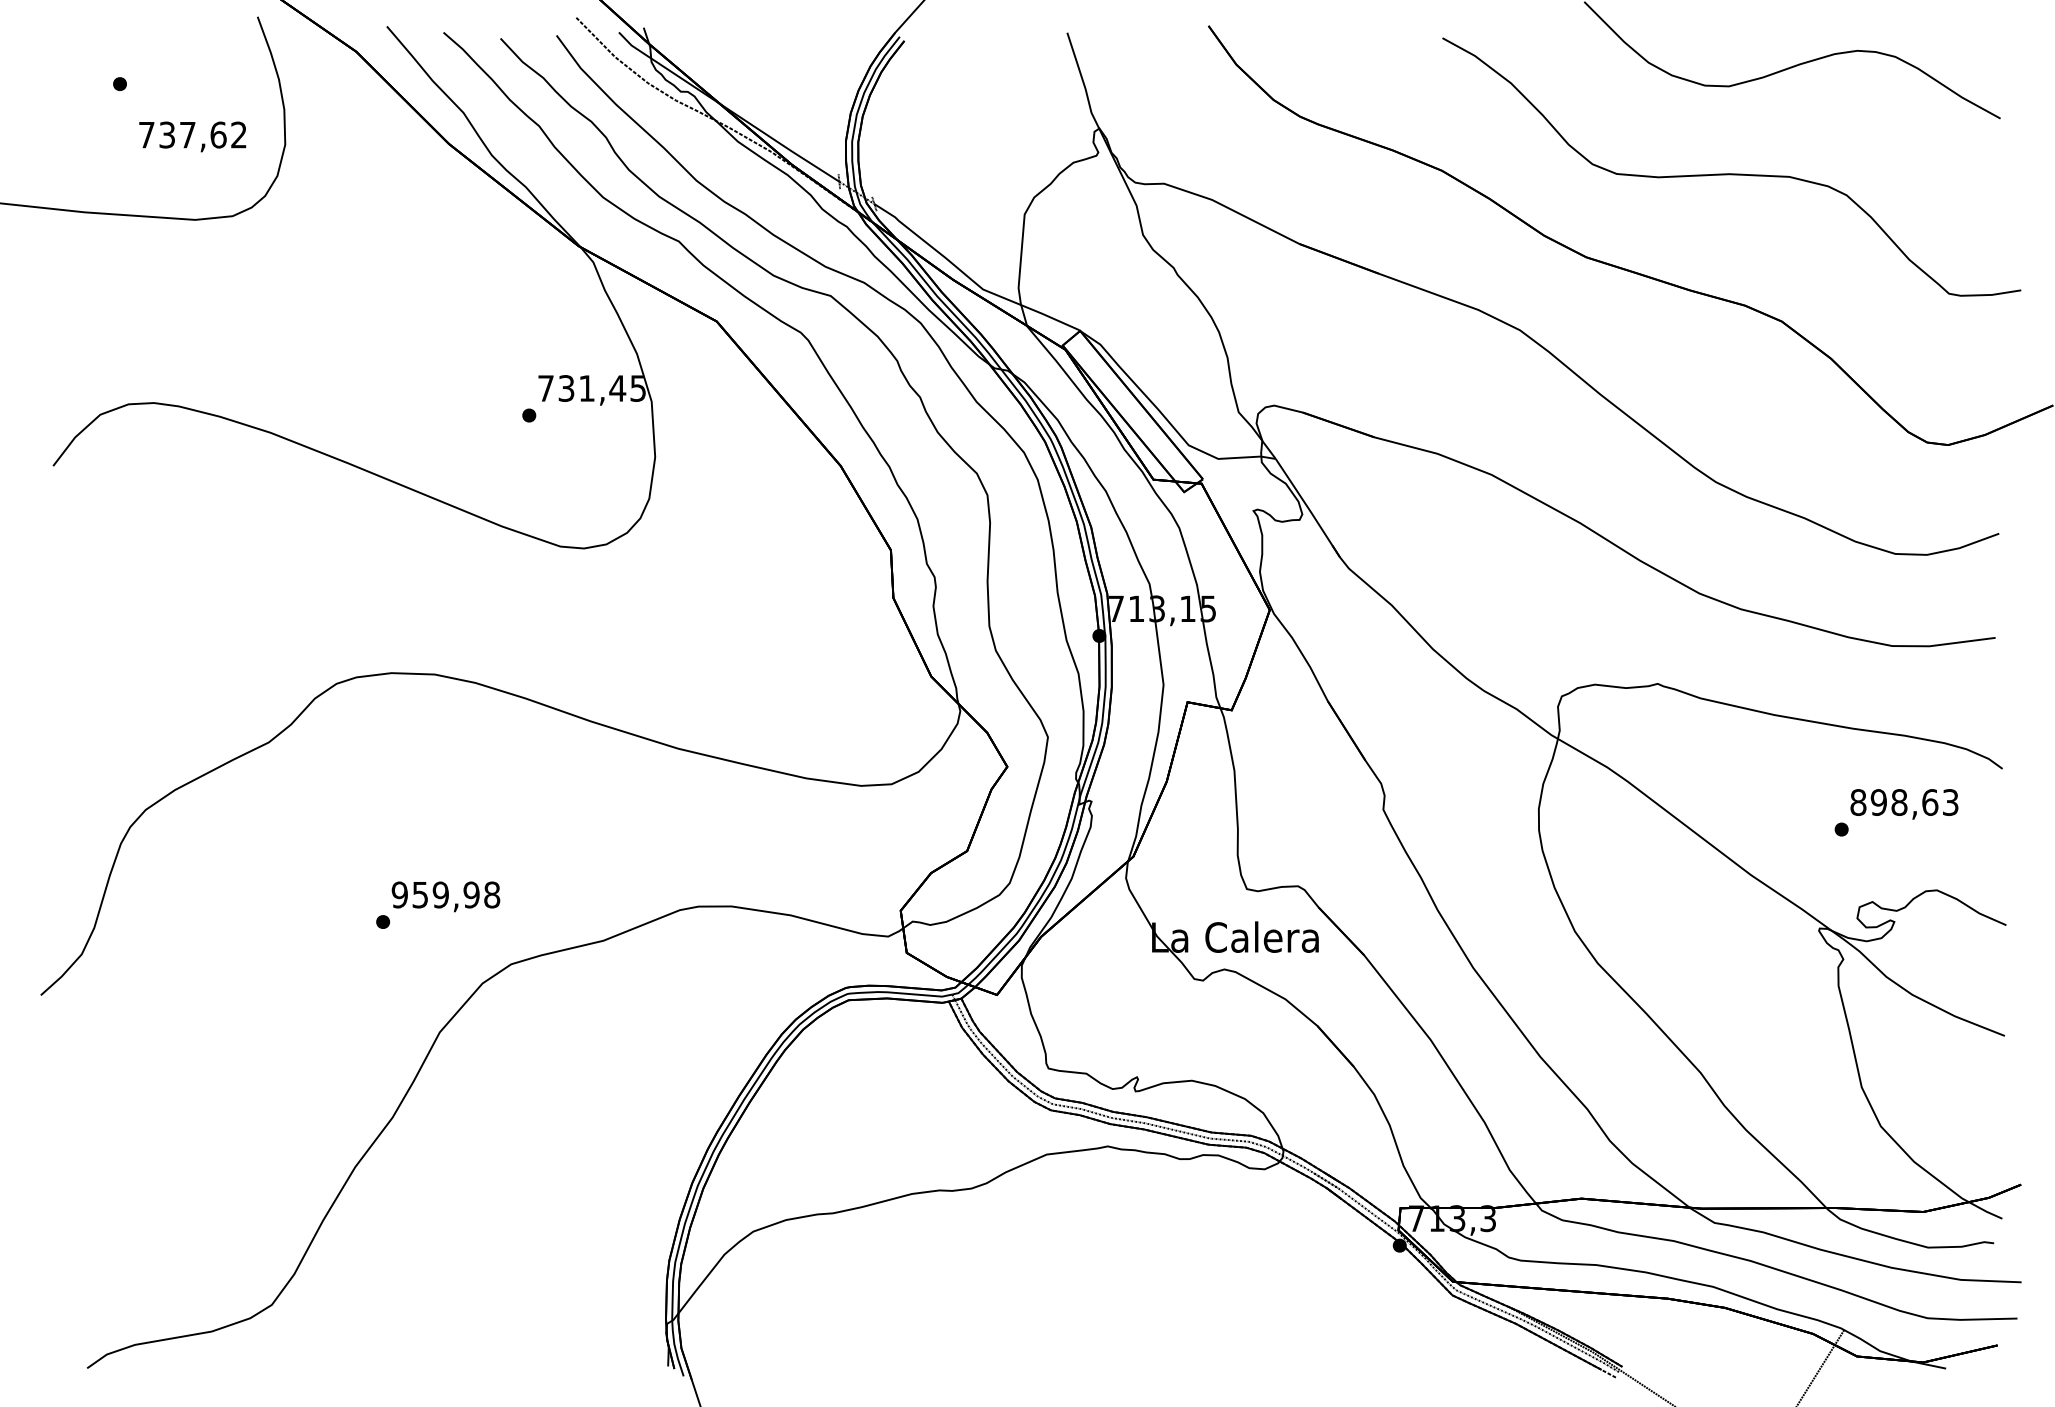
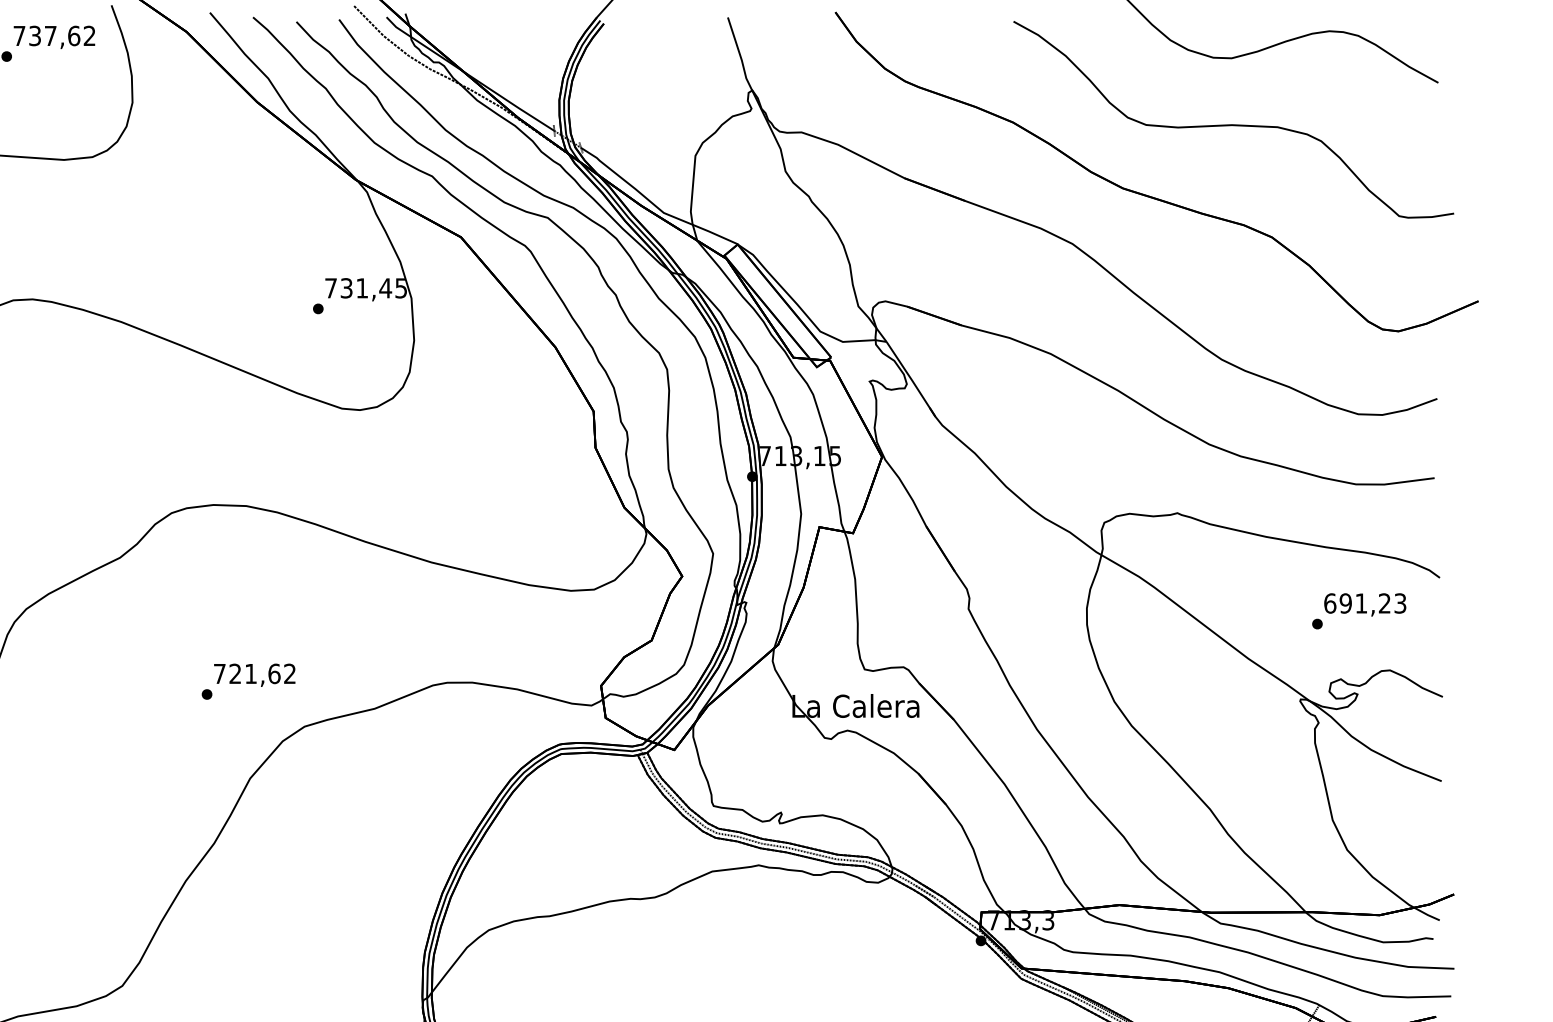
text: (192, 136) -> (54, 37), moved
text: (1894, 802) -> (1357, 603), 898,63 -> 691,23
text: (445, 894) -> (254, 673), 959,98 -> 721,62

